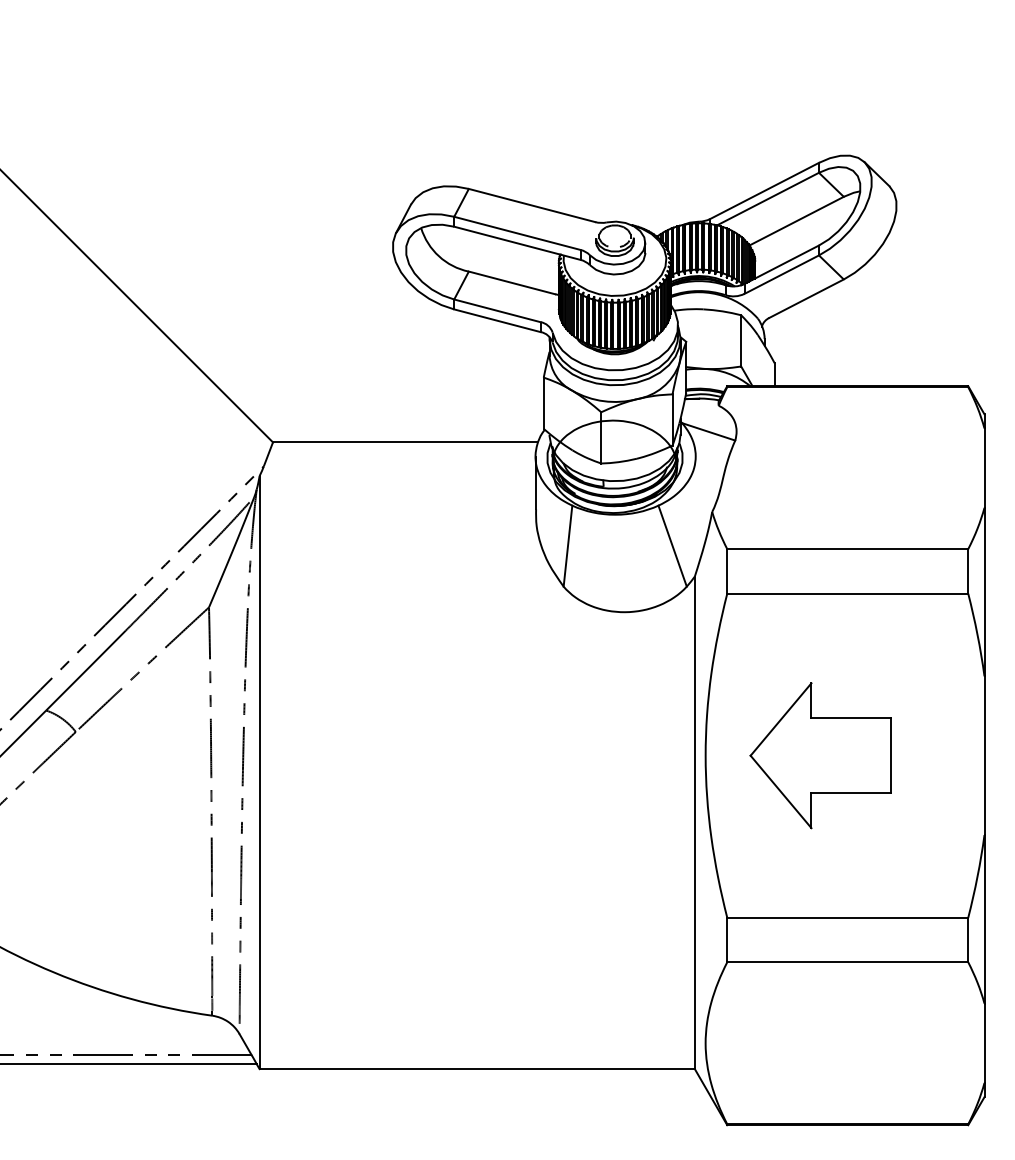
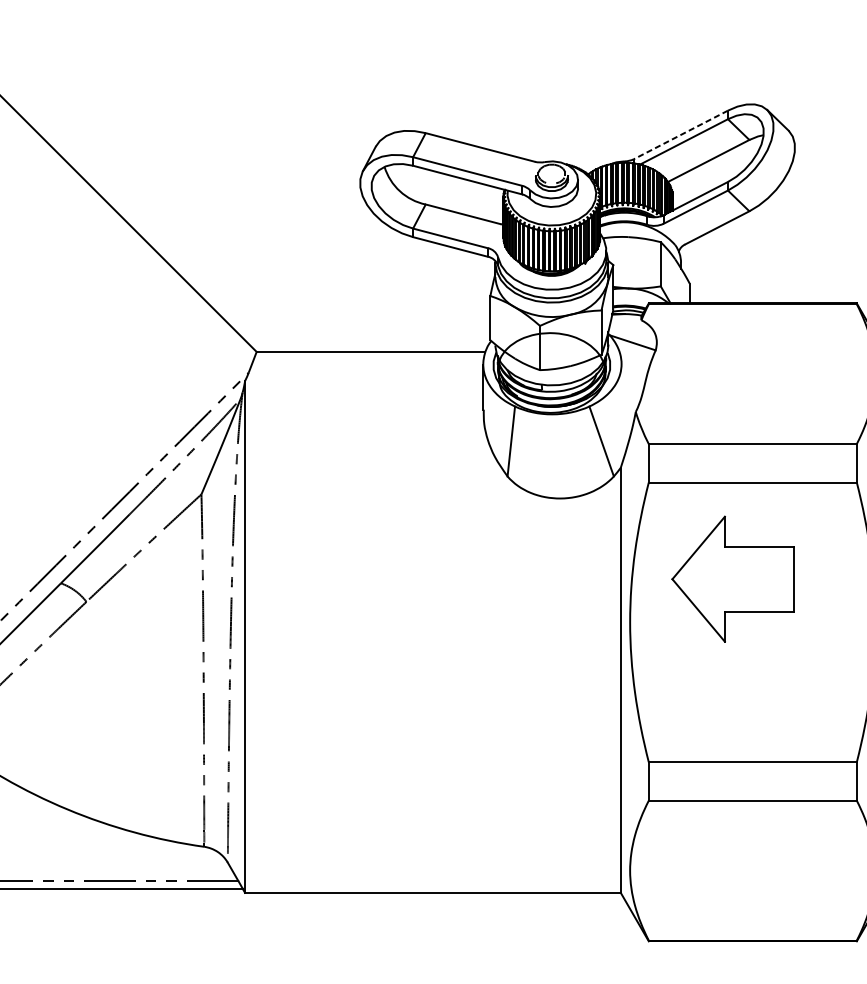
line: (764, 191) -> (680, 135), solid -> dashed
part: (820, 755) -> (732, 579), moved

